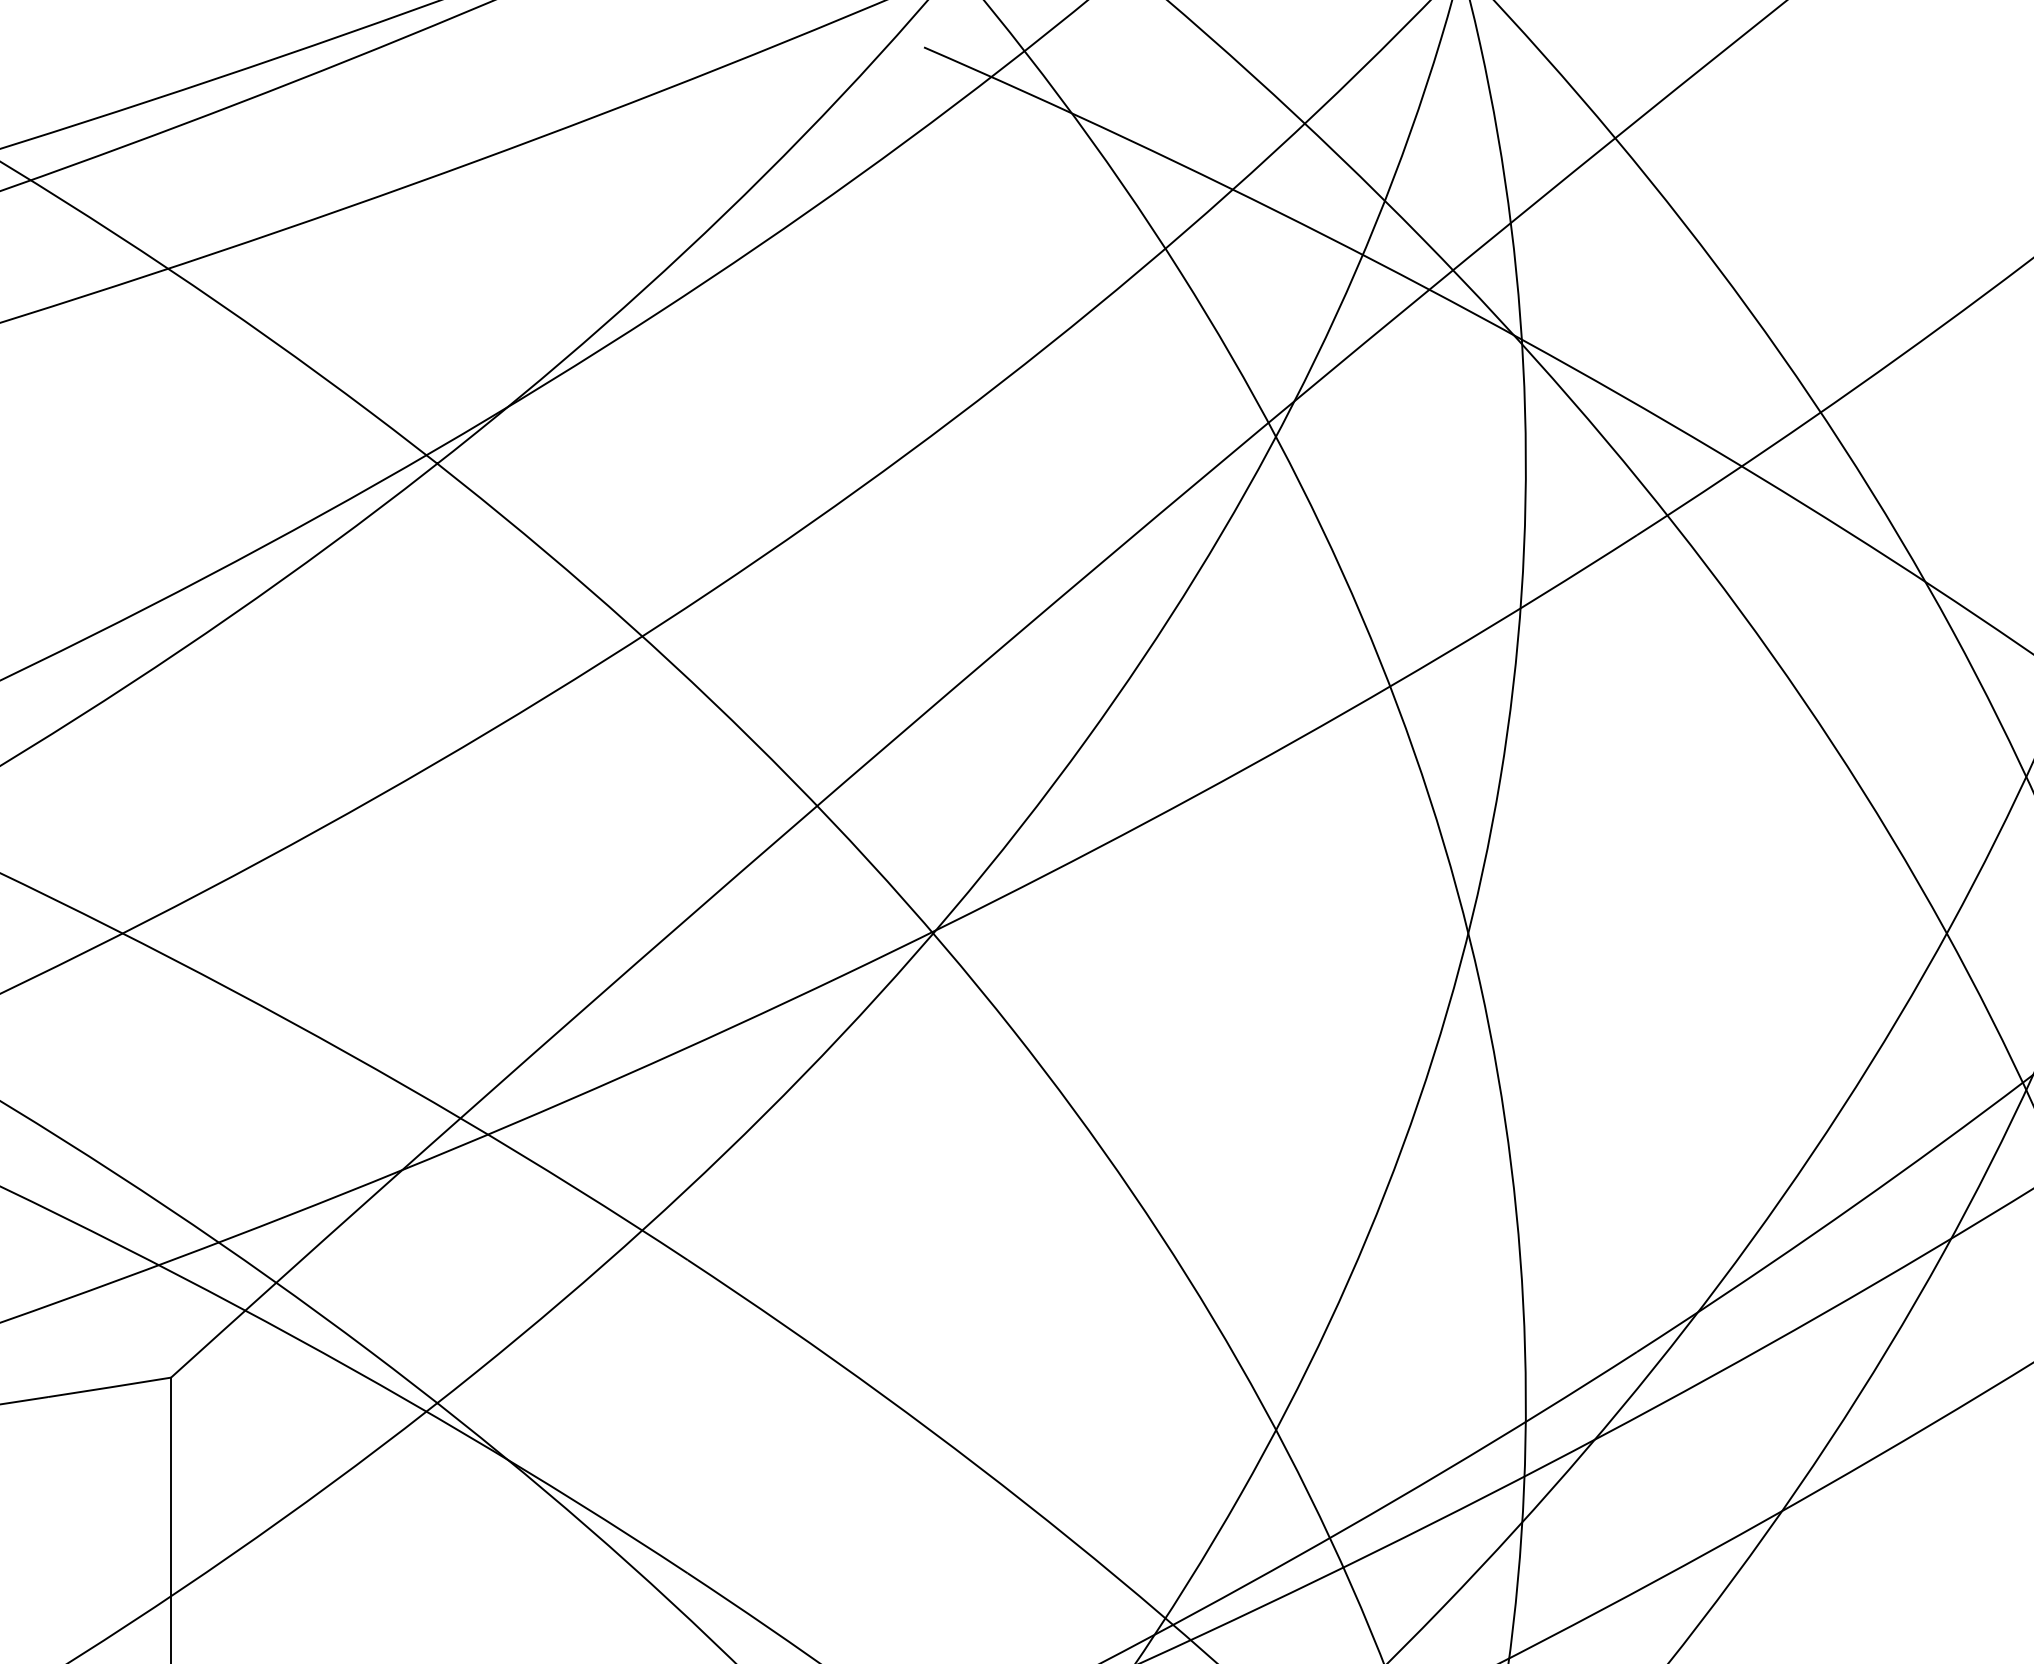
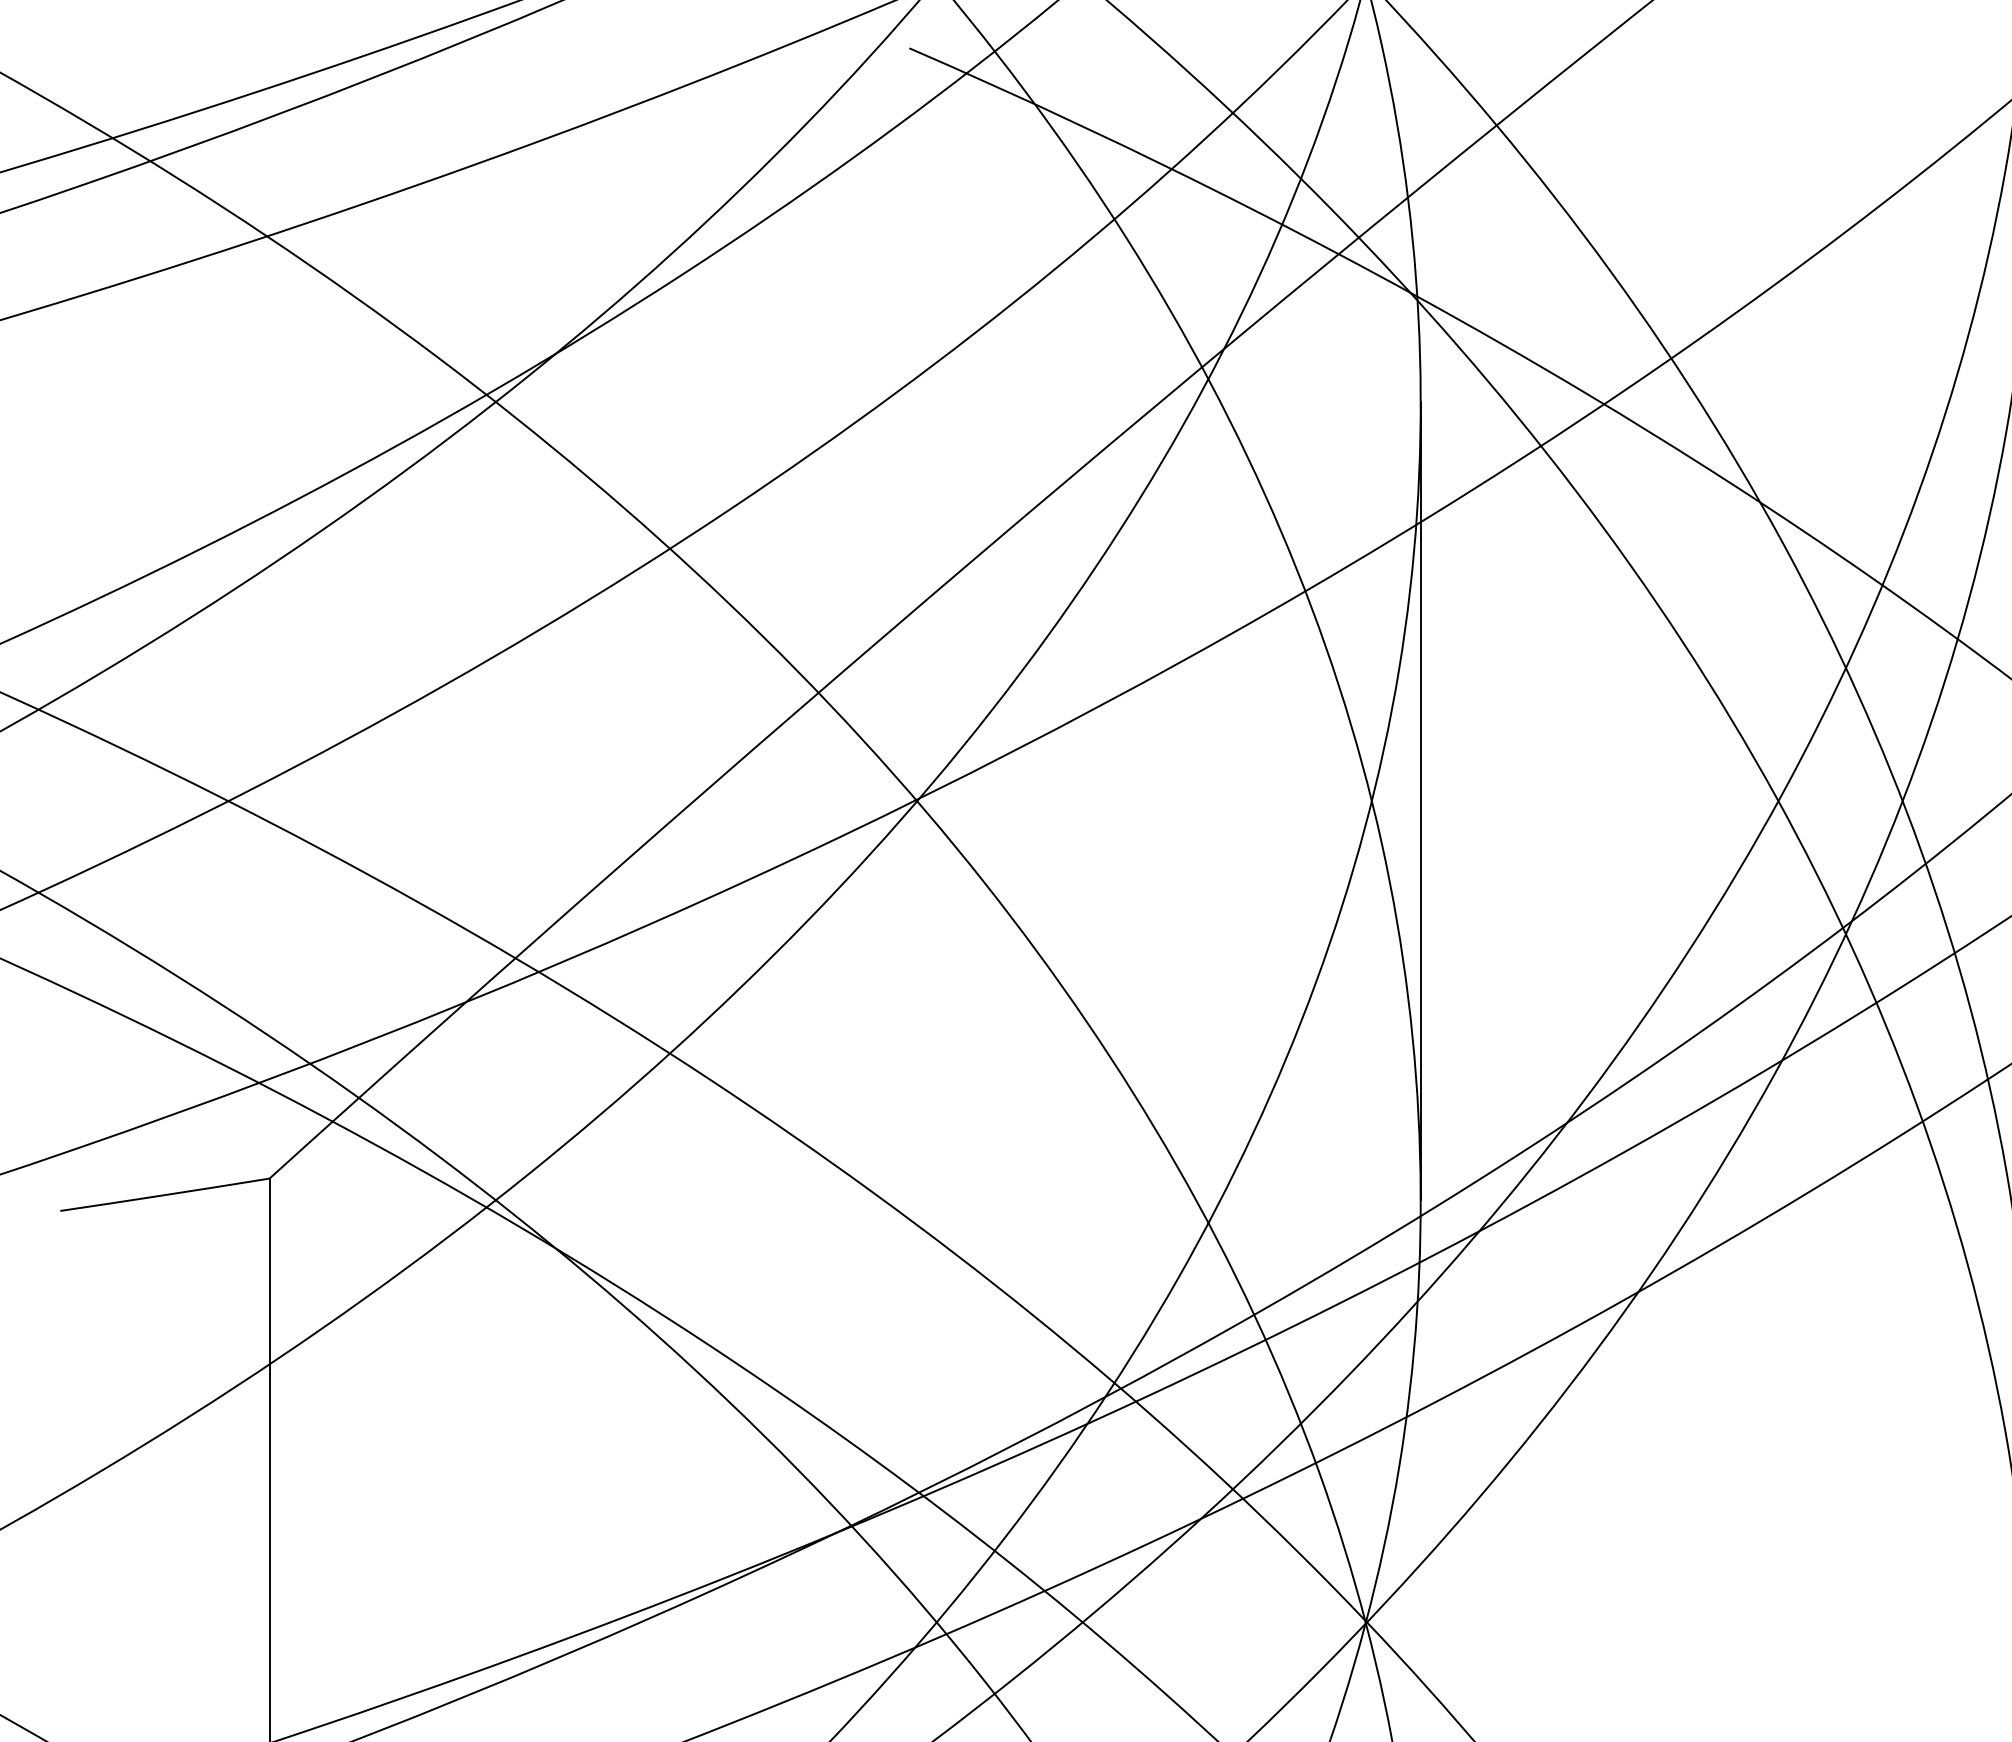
line: (1526, 933) -> (1421, 801), added

